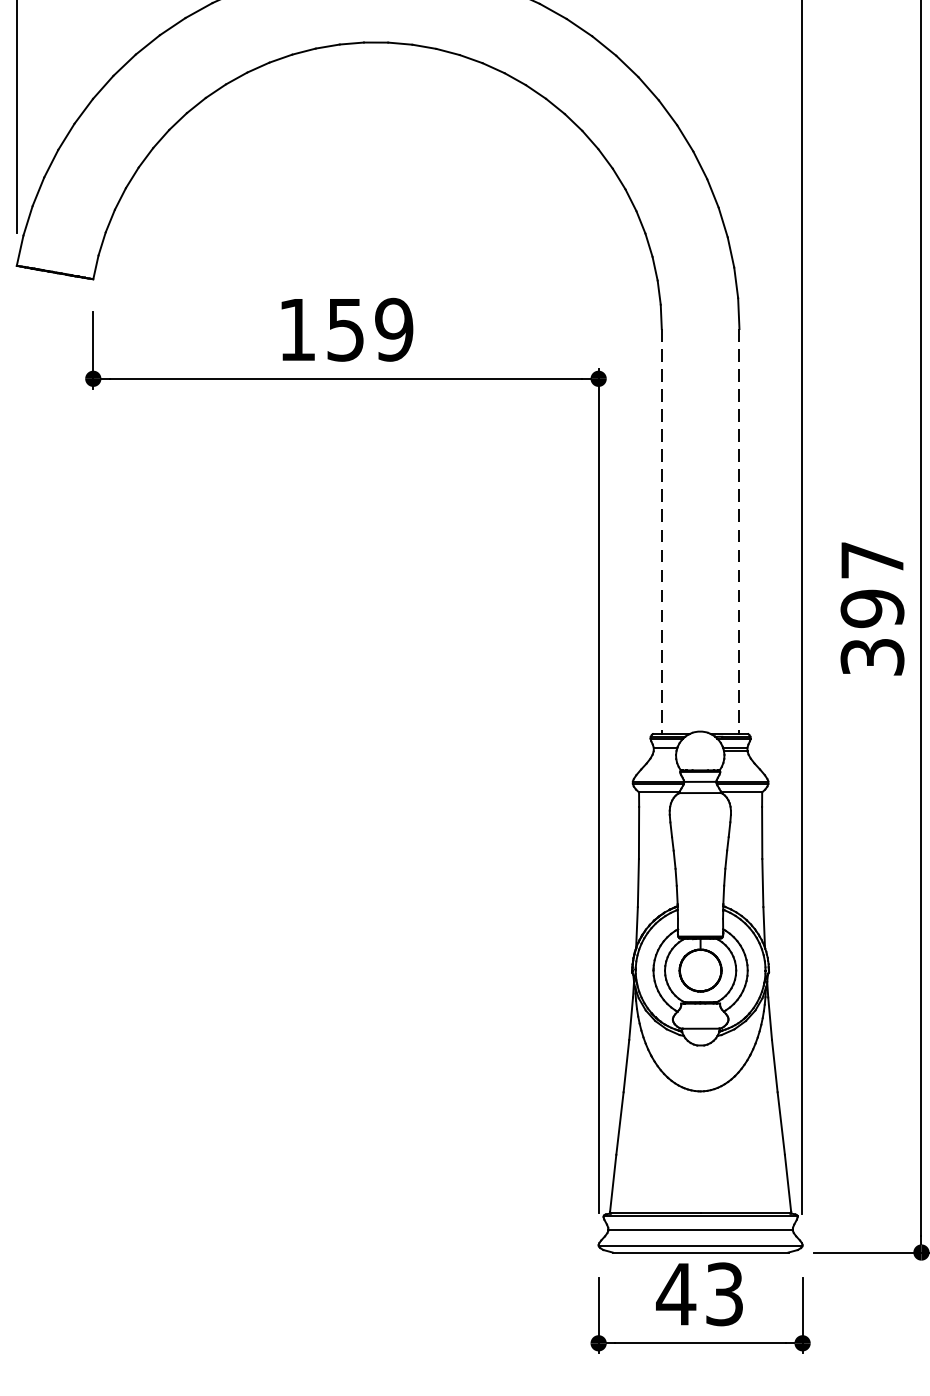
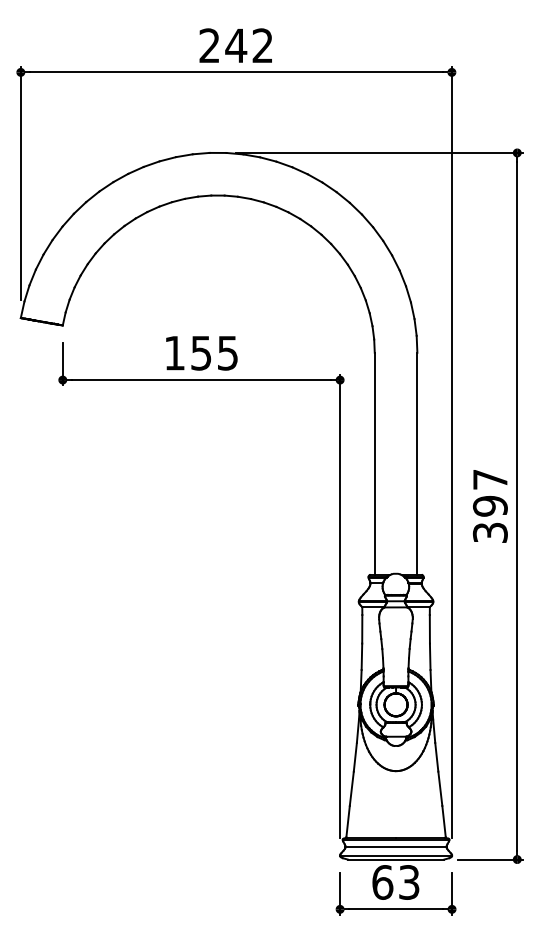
text: (393, 328) -> (227, 352), 159 -> 155
line: (661, 532) -> (374, 464), dashed -> solid
line: (739, 532) -> (417, 464), dashed -> solid
text: (675, 1294) -> (382, 882), 43 -> 63

